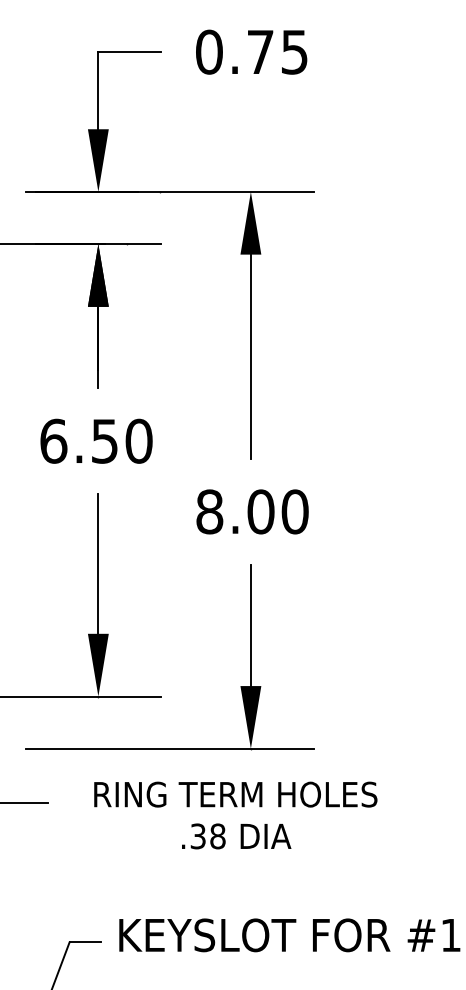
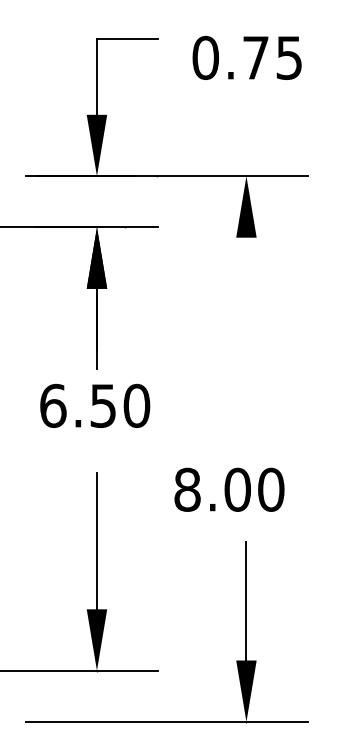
text: (251, 51) -> (247, 57), moved
line: (250, 356) -> (246, 337), removed
text: (96, 440) -> (95, 405), moved
text: (252, 511) -> (229, 489), moved

